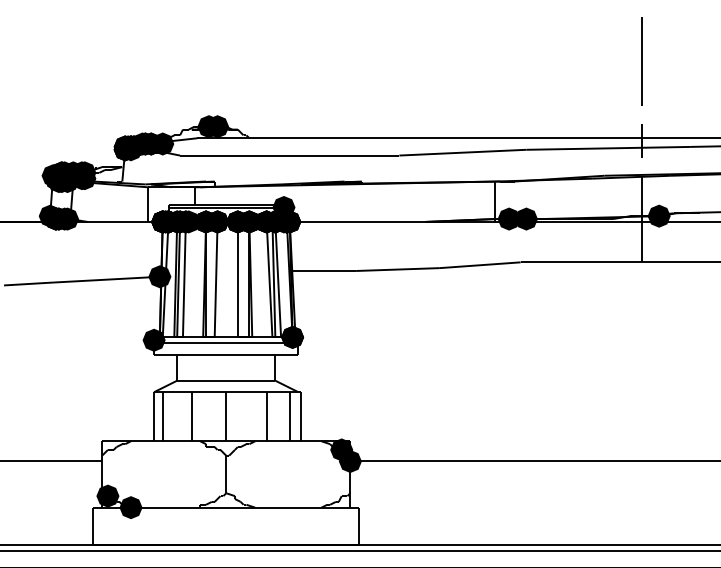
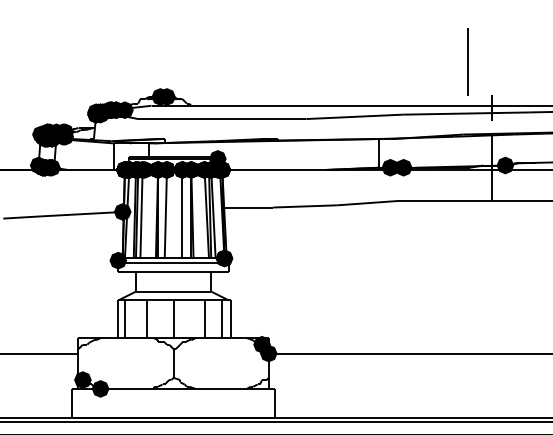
line: (641, 60) -> (467, 61), moved

